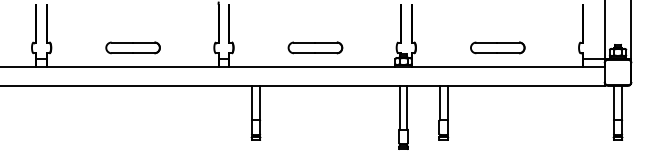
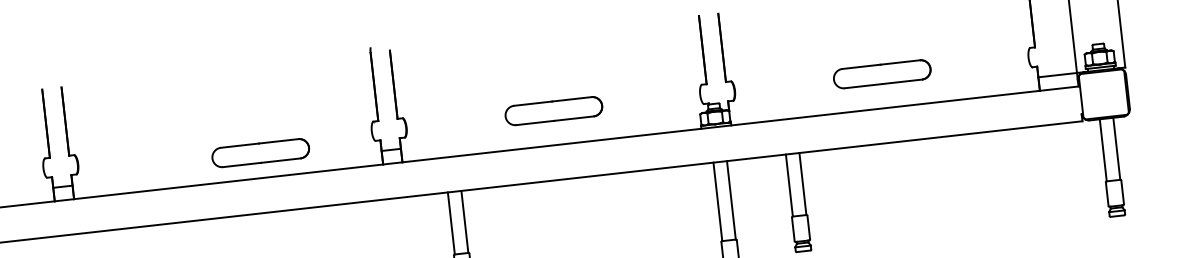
part: (132, 47) -> (259, 152), moved

